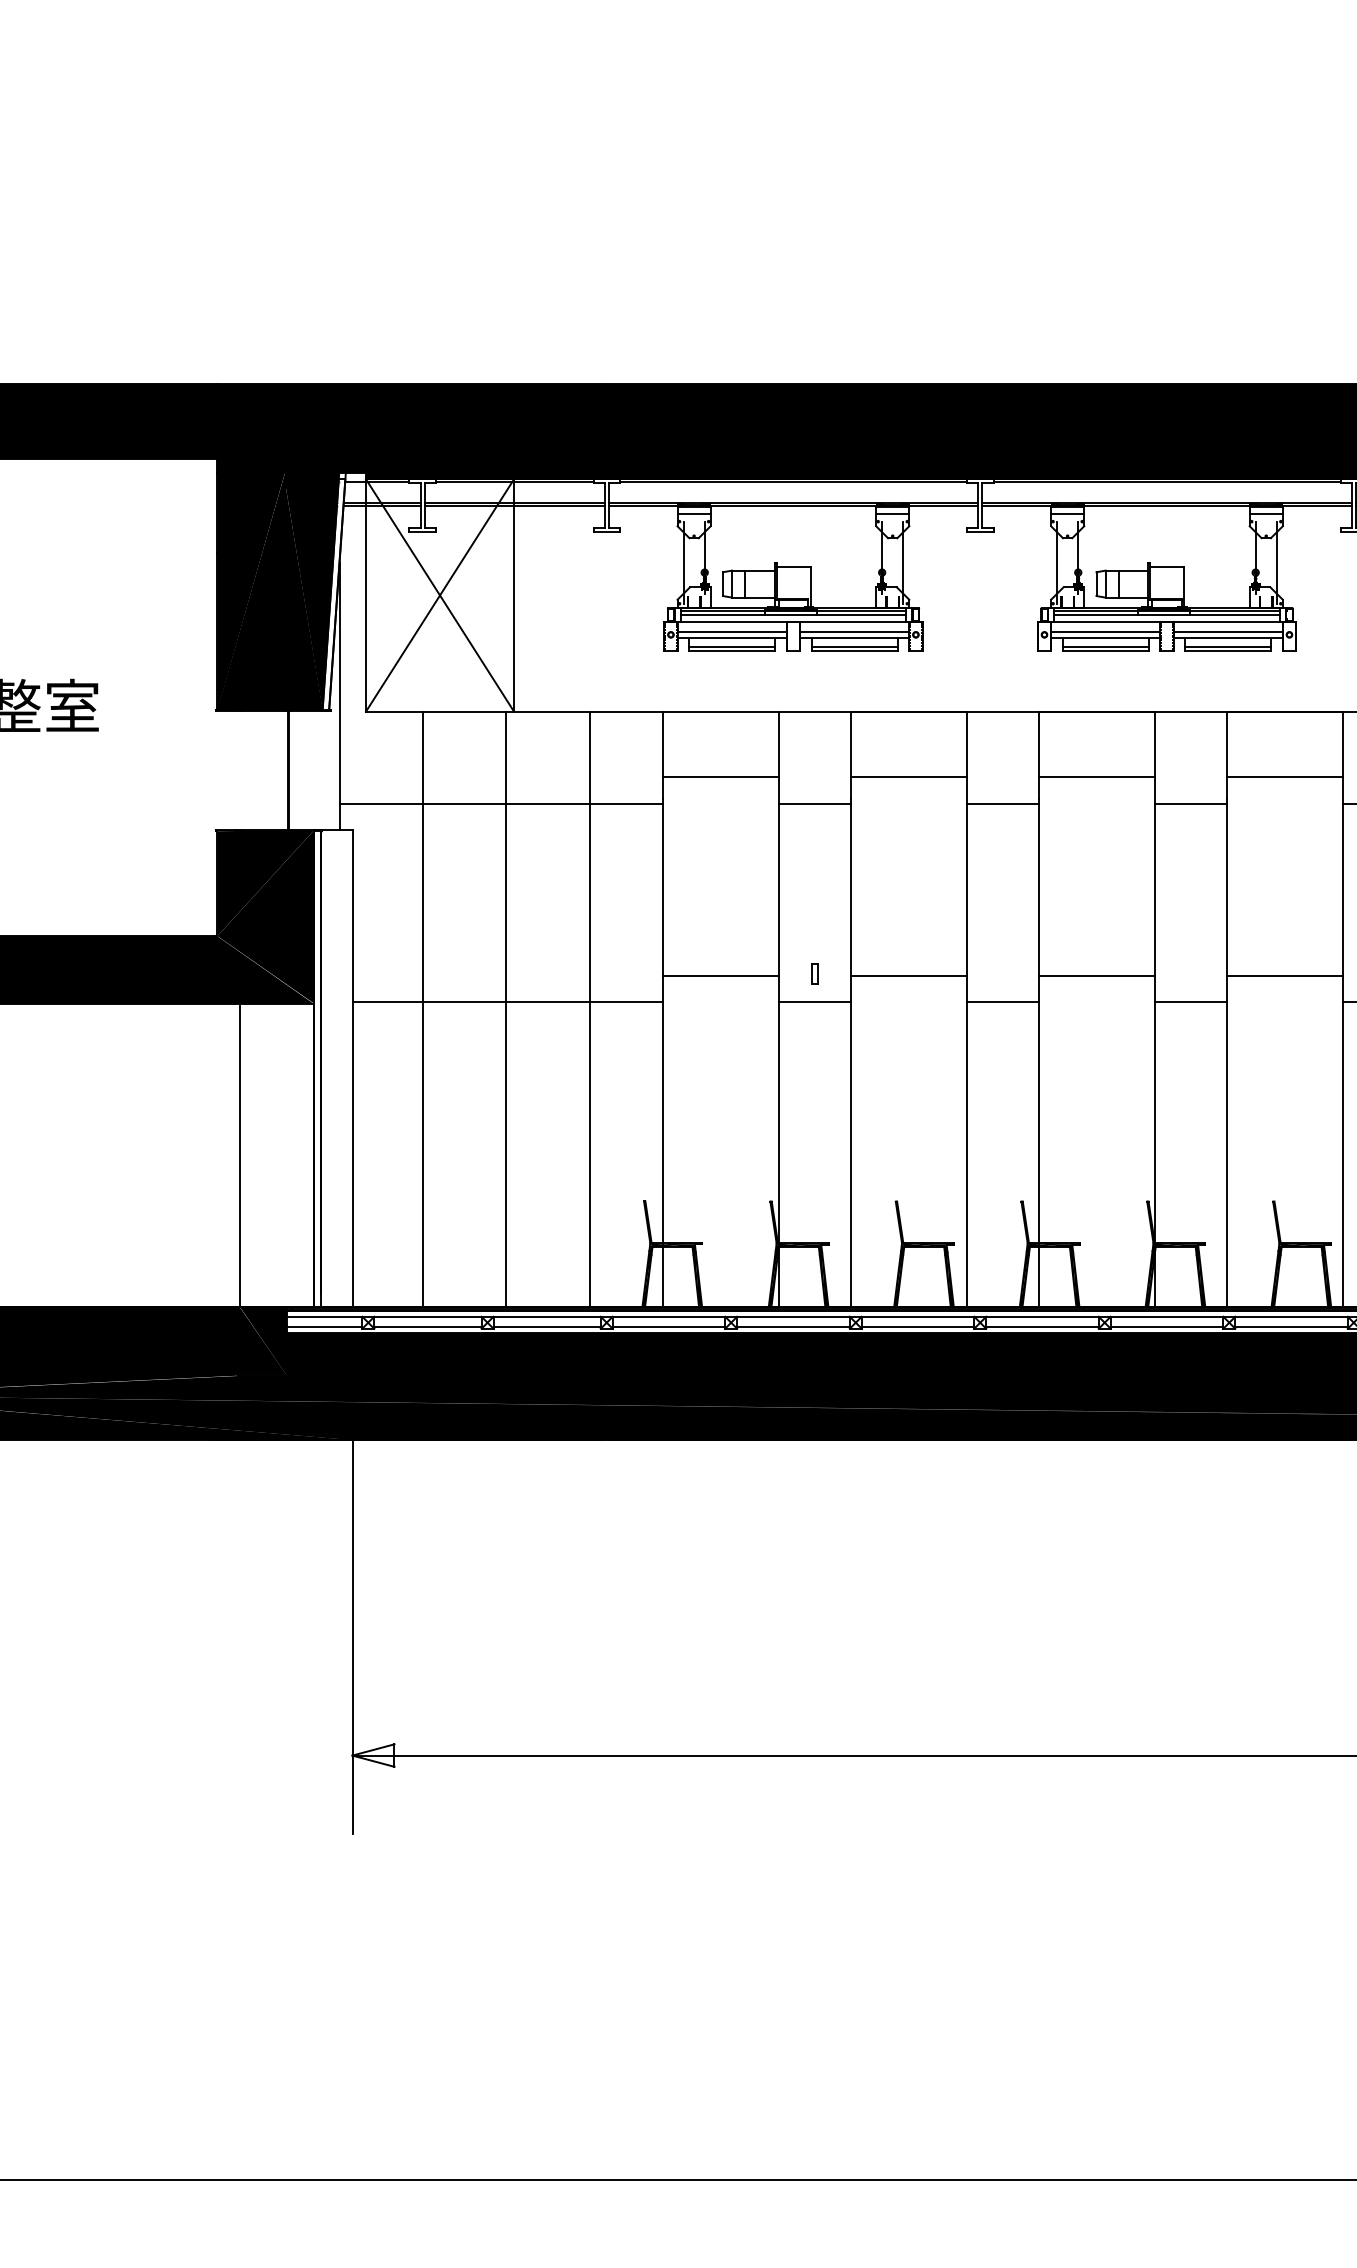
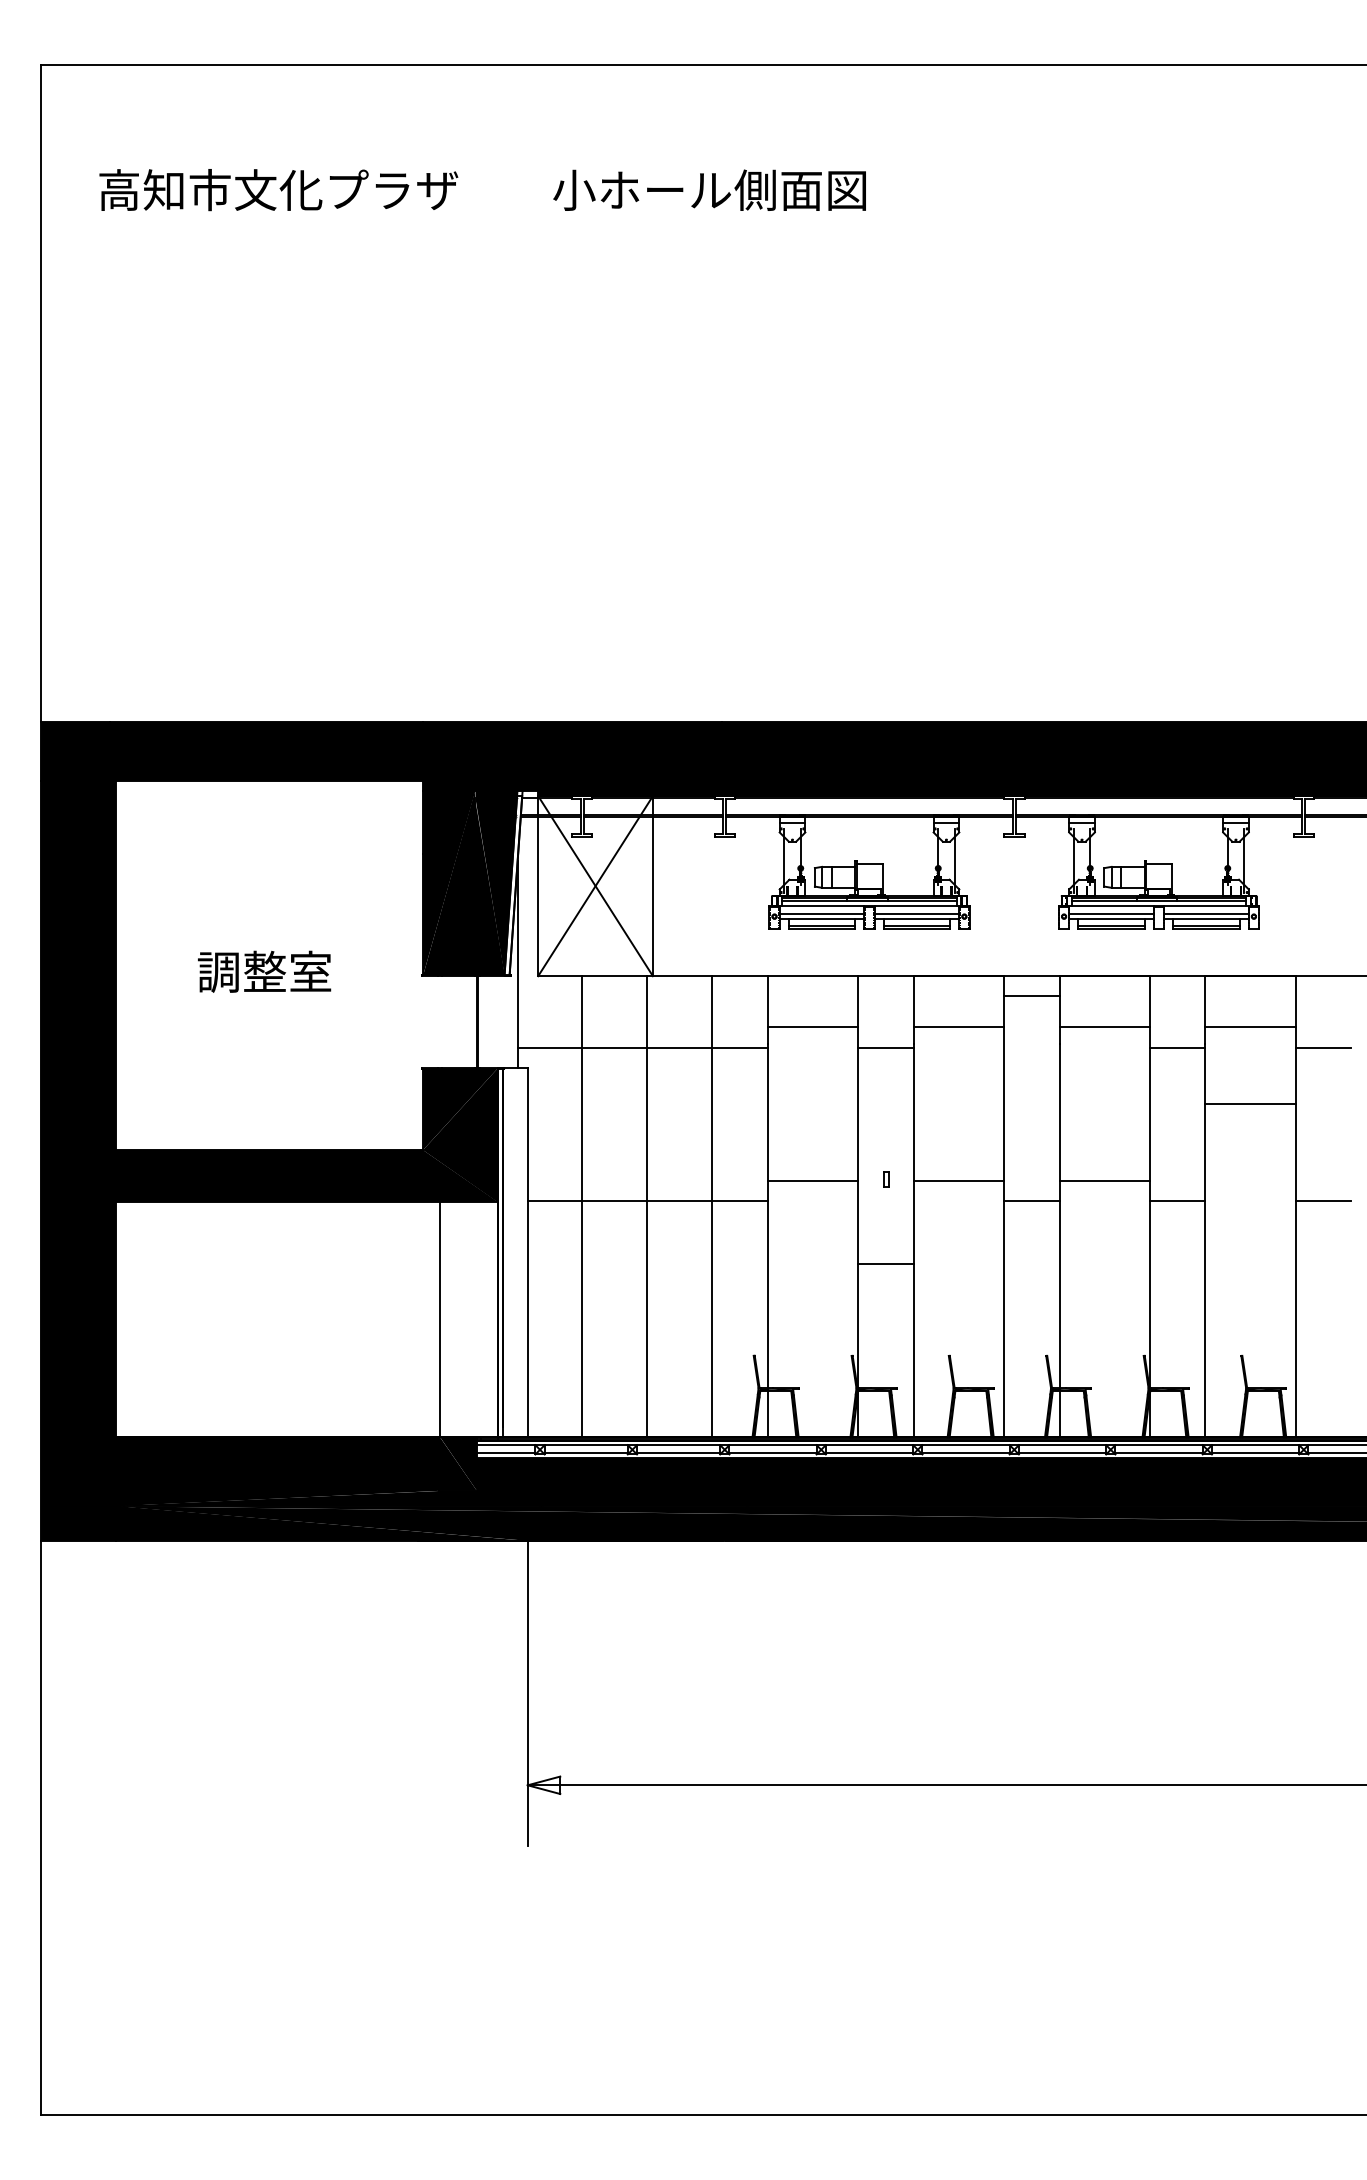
line: (1002, 803) -> (1031, 995), moved
line: (1285, 975) -> (1250, 1103), moved
line: (814, 1002) -> (885, 1264), moved

